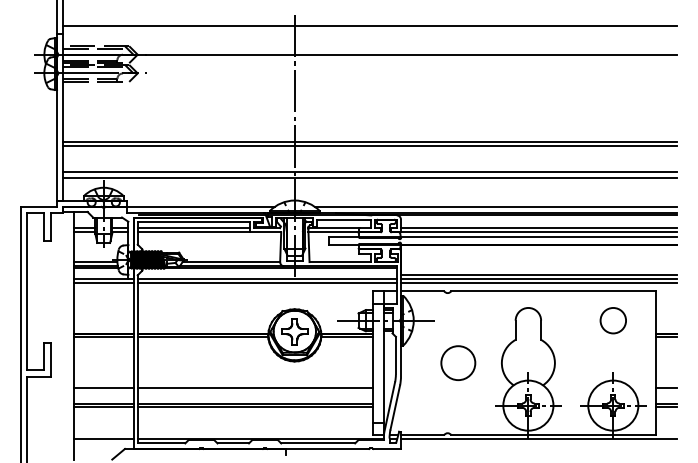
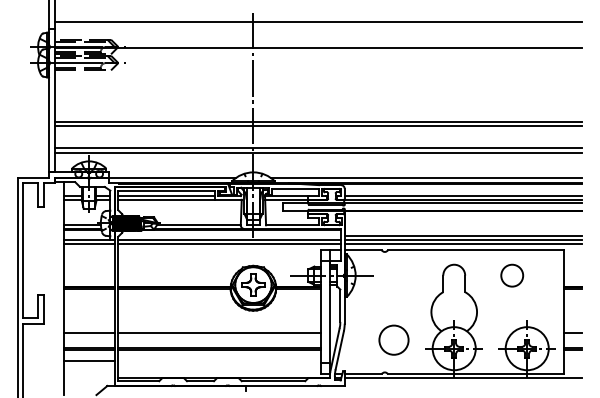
circle: (613, 320) -> (512, 275), moved
circle: (457, 362) -> (393, 339), moved
line: (102, 439) -> (88, 360), moved

